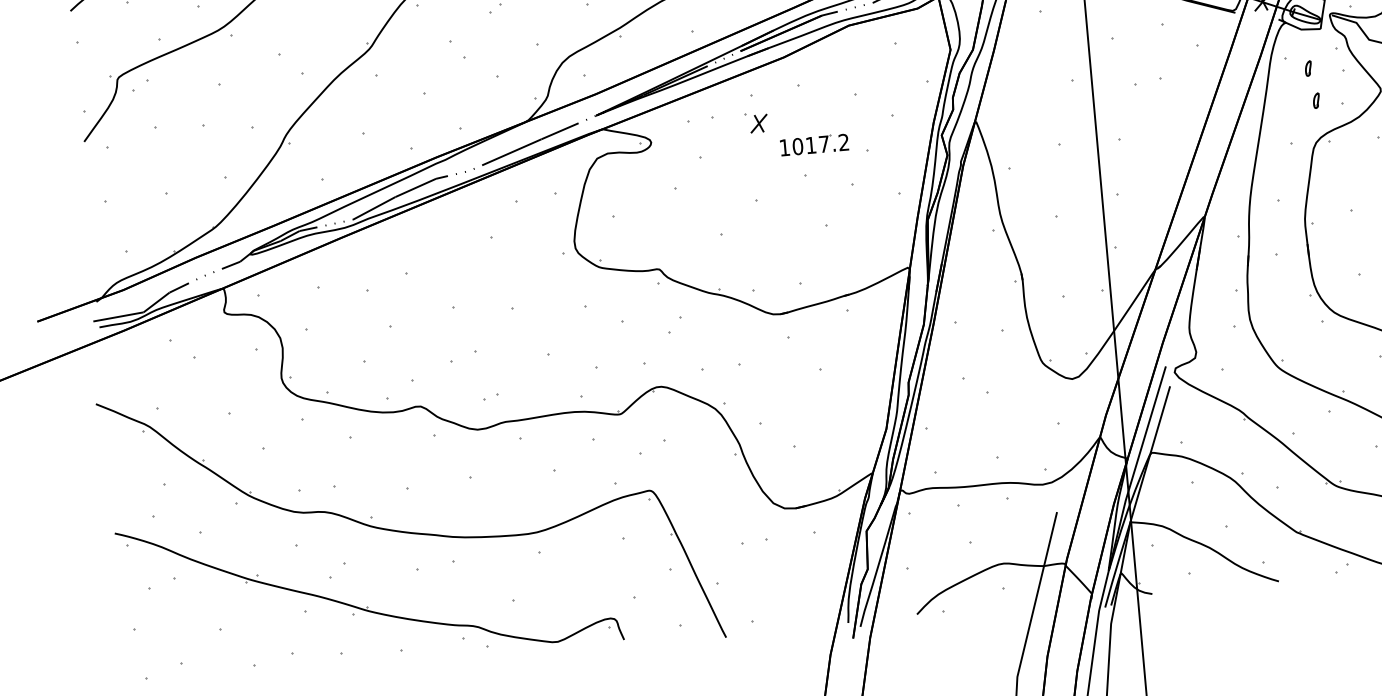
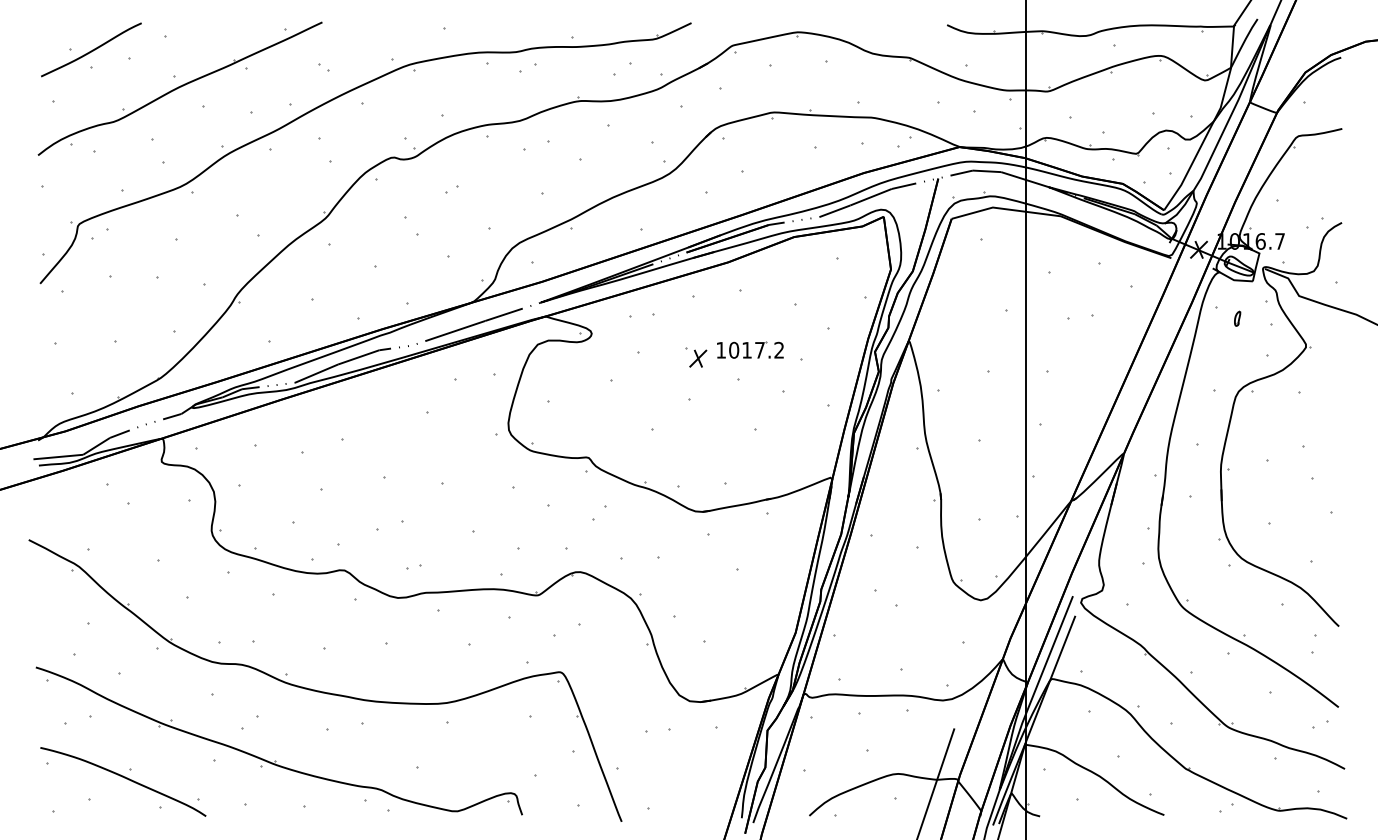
part: (1316, 100) -> (1242, 350), removed
part: (757, 122) -> (696, 357), moved
curve: (215, 638) -> (124, 778), added

